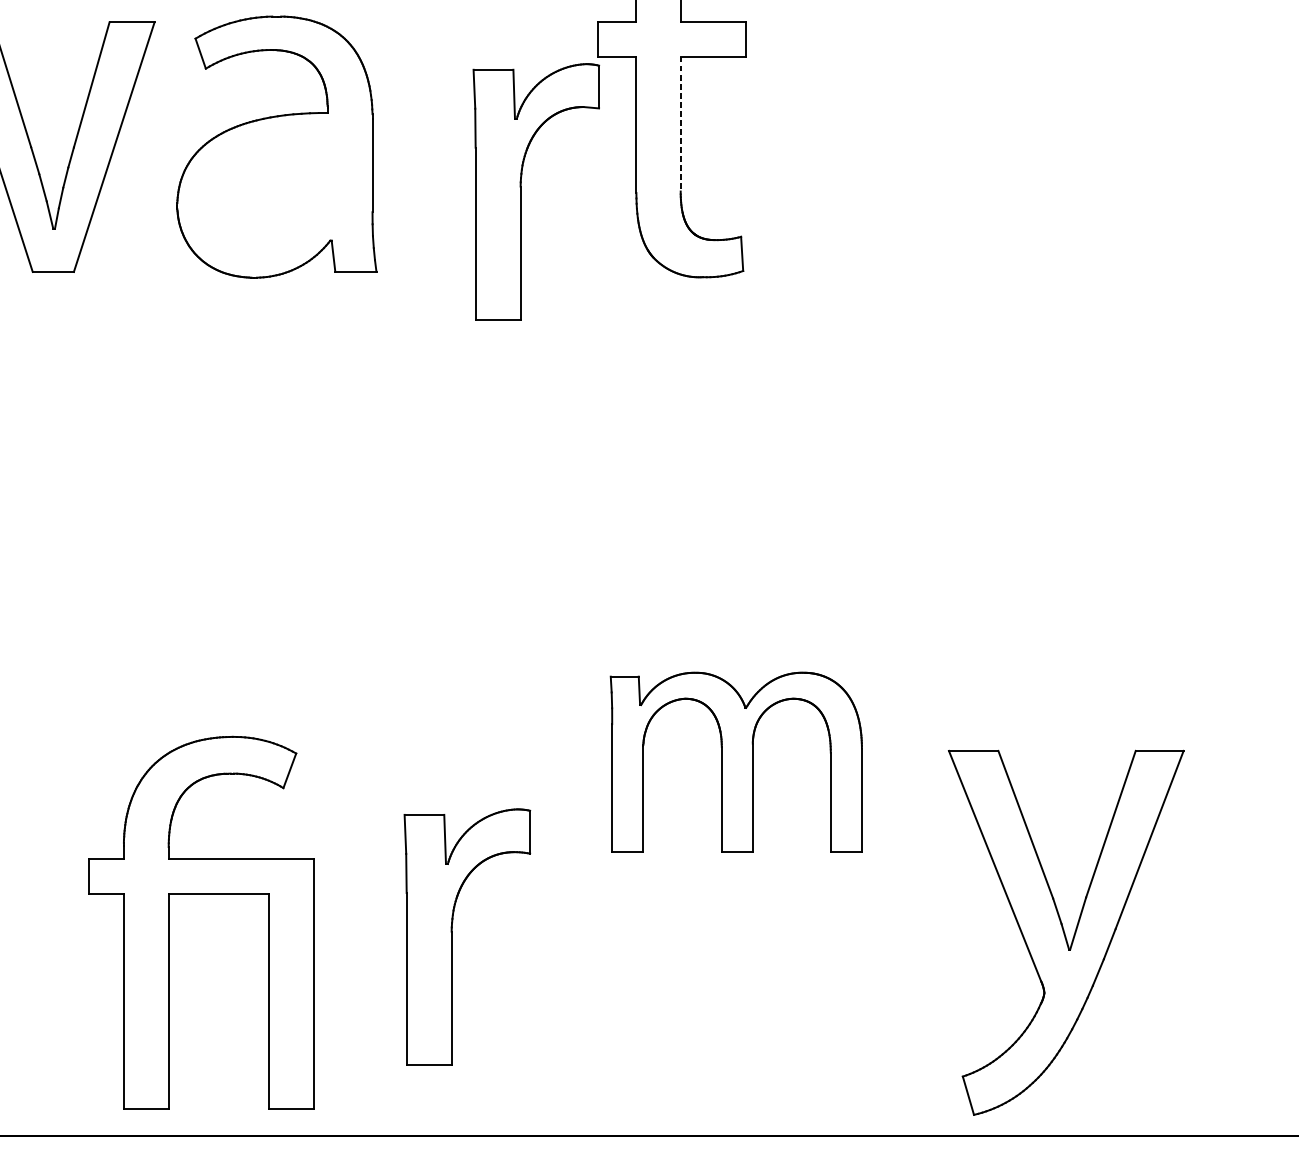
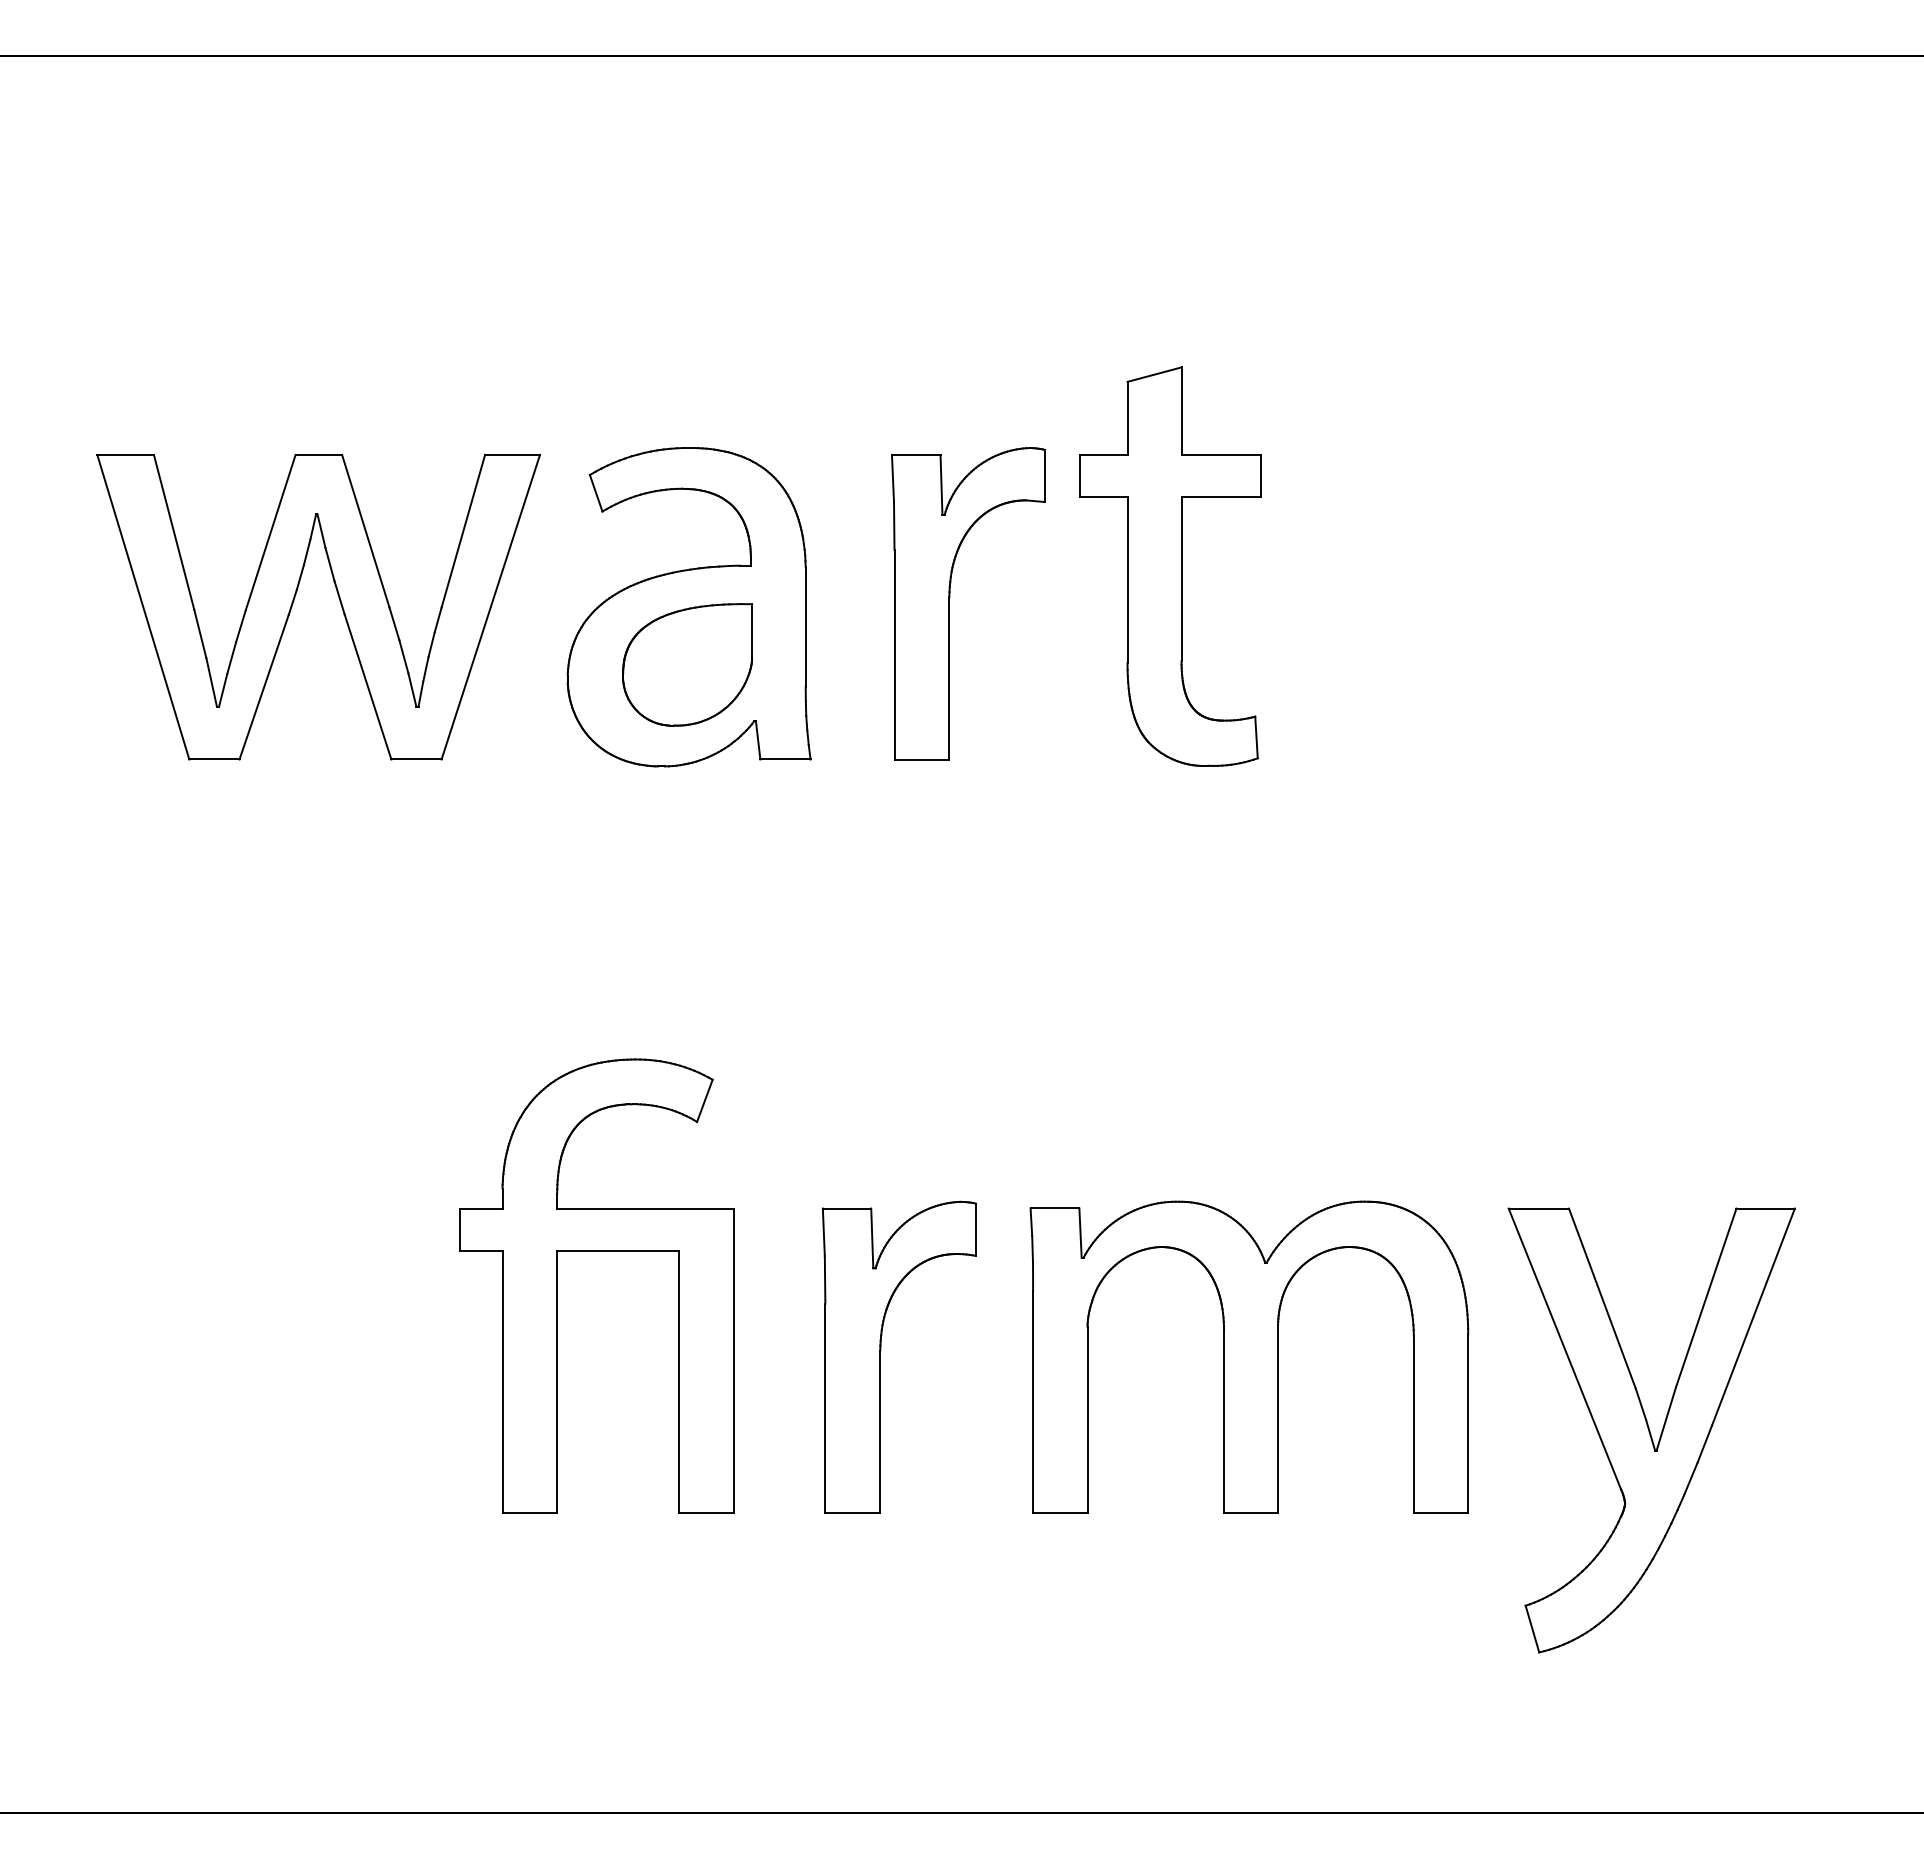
line: (680, 124) -> (1181, 579), dashed -> solid
part: (521, 186) -> (950, 597), moved
part: (275, 194) -> (687, 664), added
part: (736, 761) -> (1249, 1356), size x1.43
part: (200, 894) -> (596, 1251), moved
part: (452, 932) -> (881, 1351), moved
part: (1066, 932) -> (1651, 1430), moved

